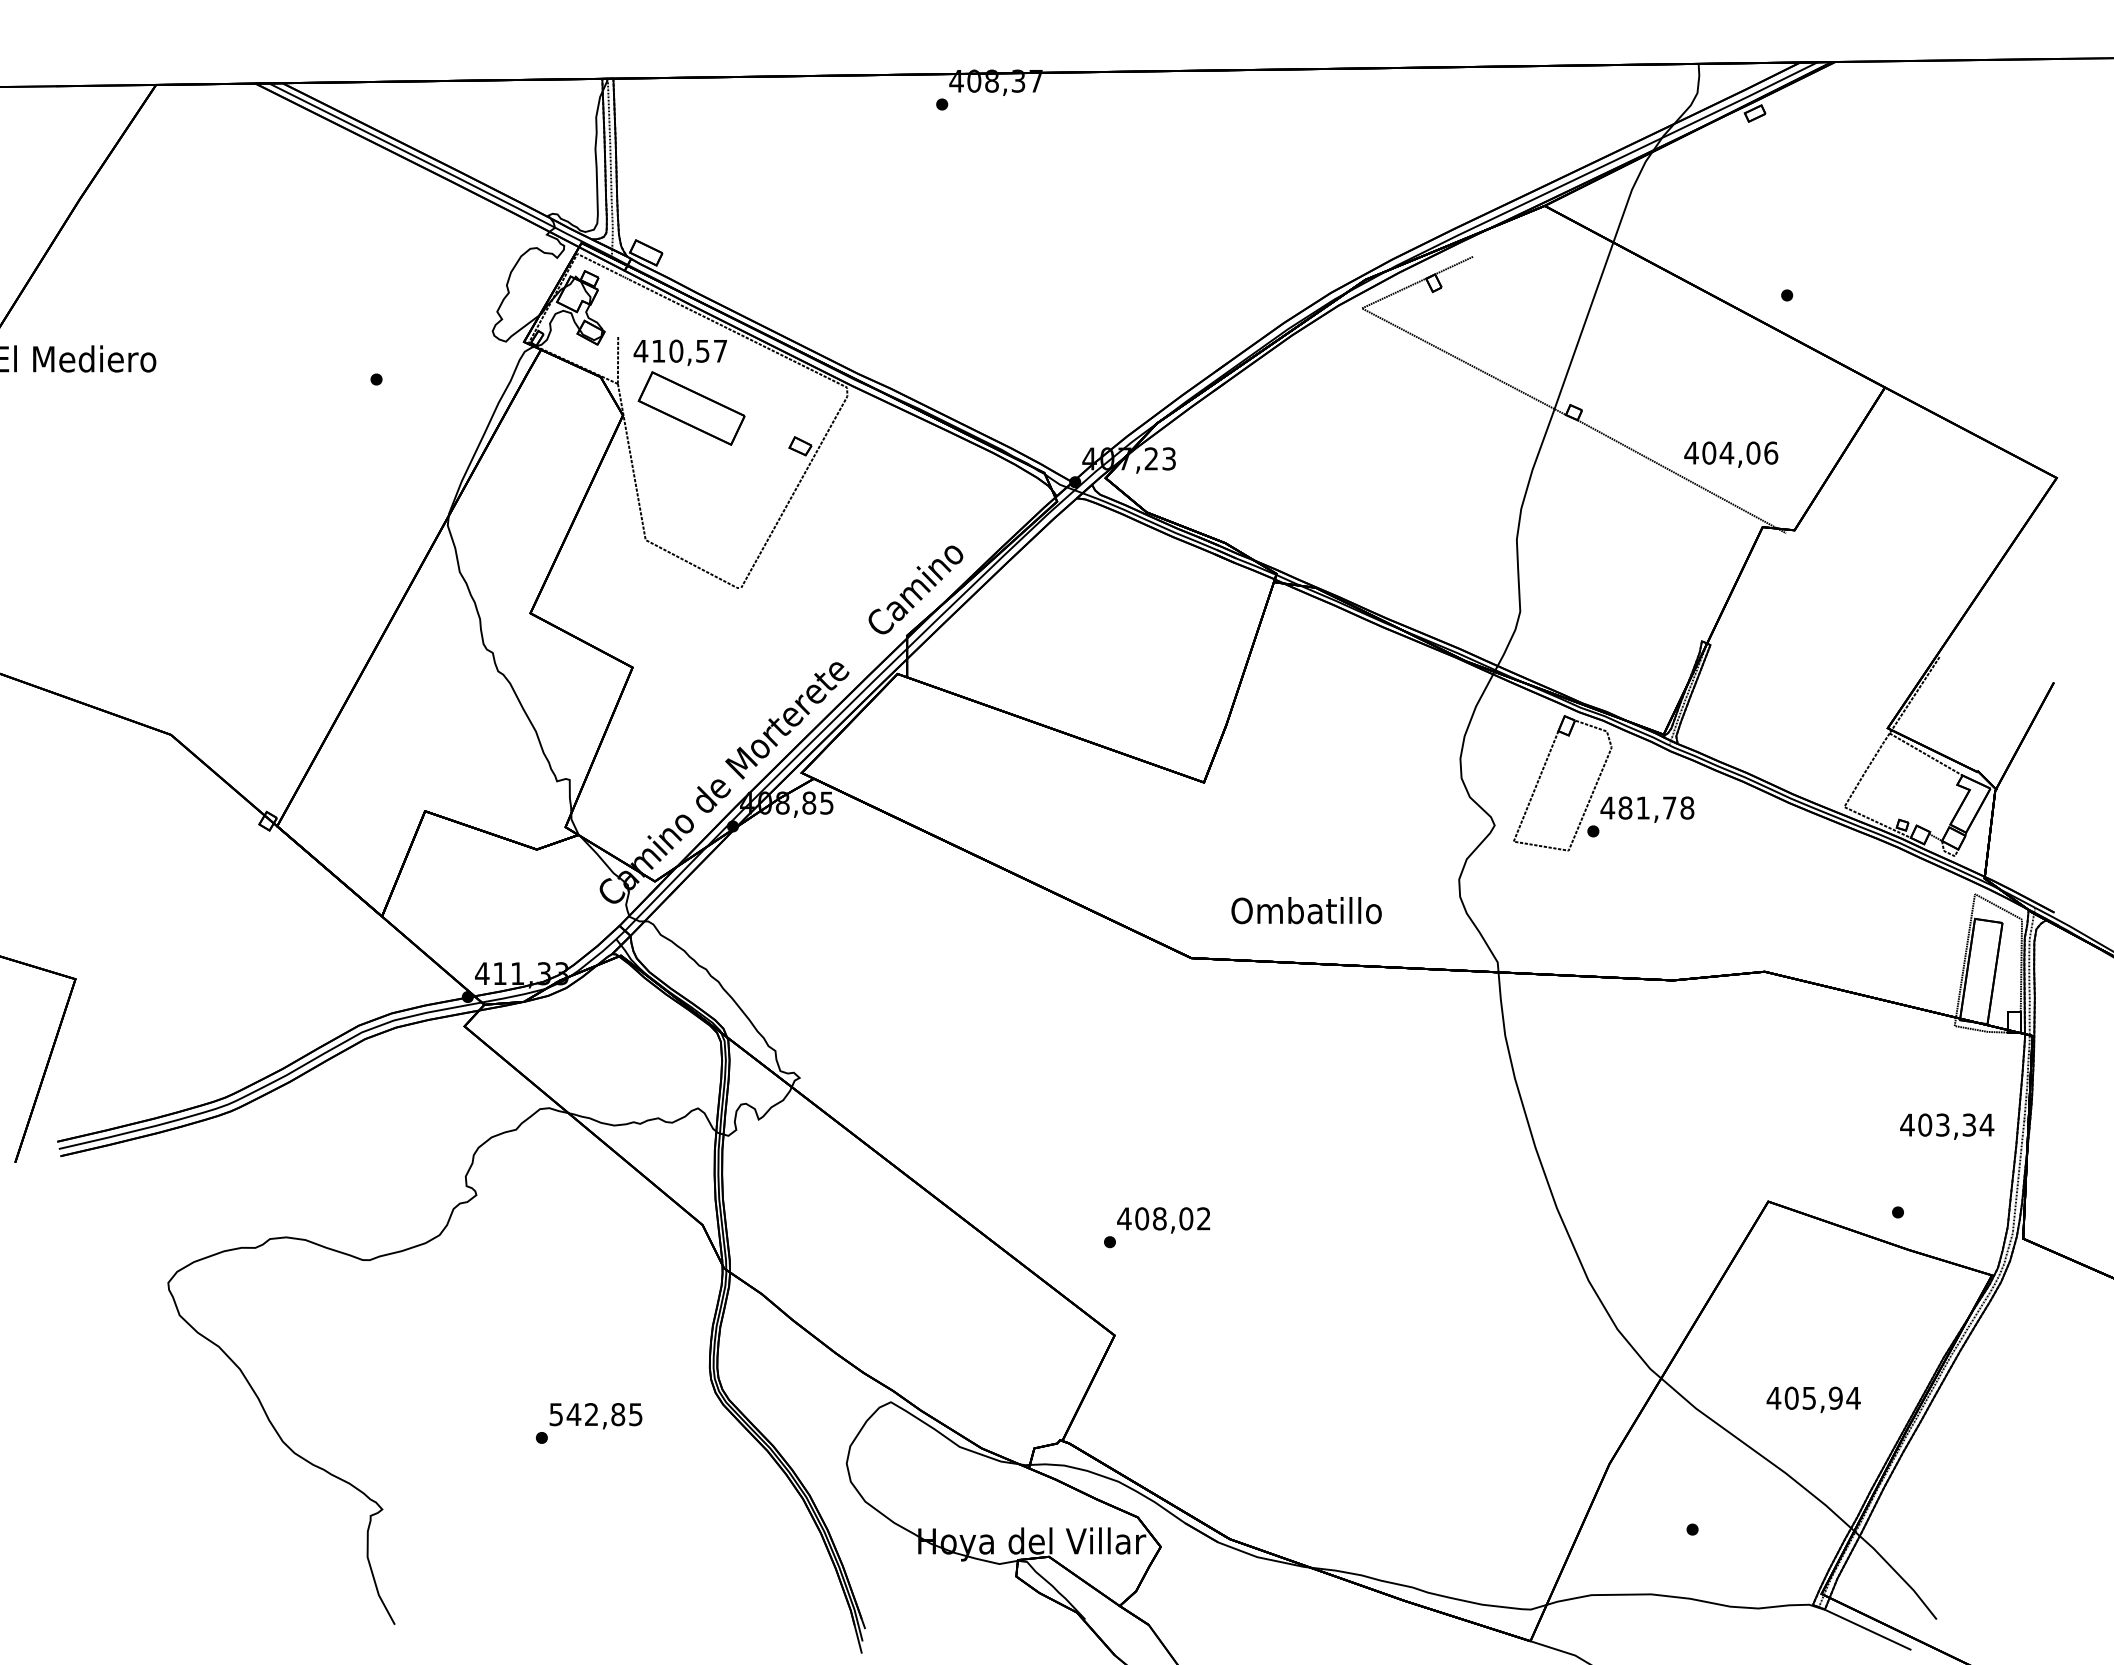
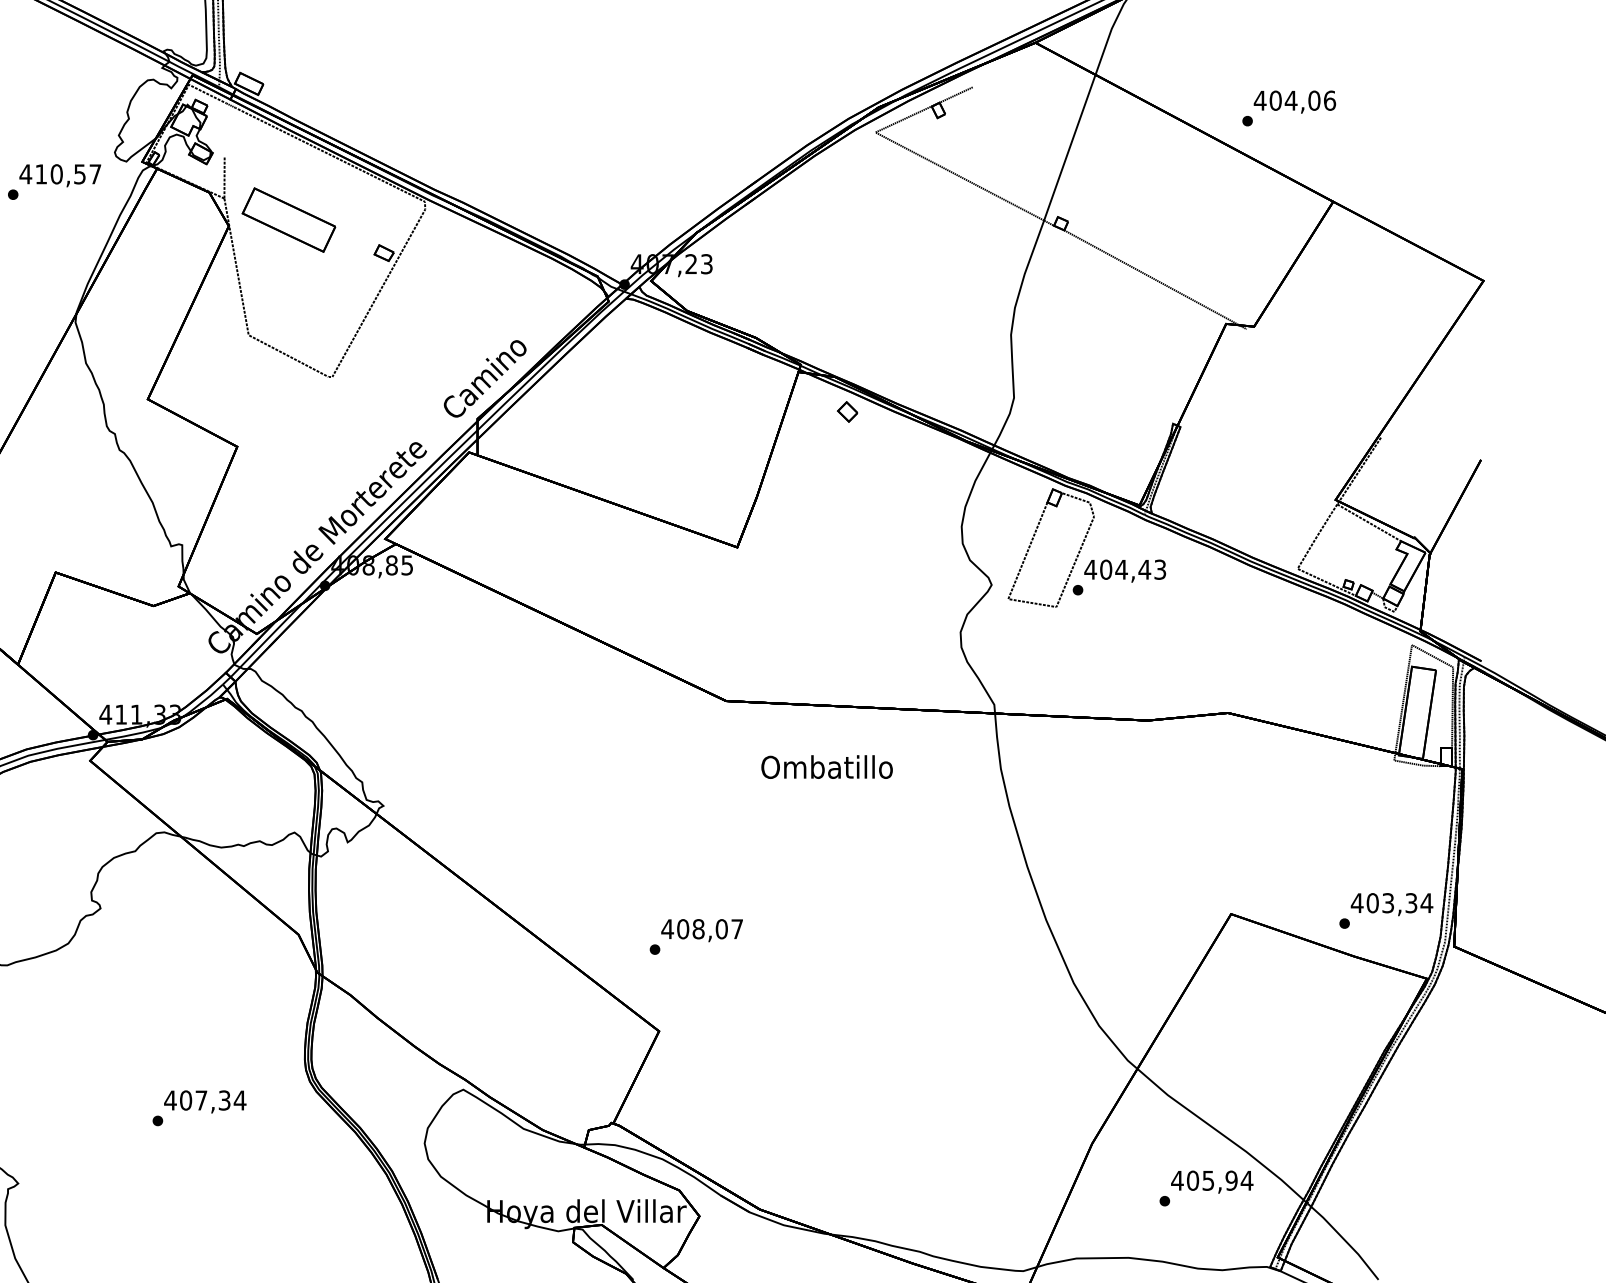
text: (679, 352) -> (59, 175), moved
text: (1731, 454) -> (1295, 101), moved
part: (1329, 627) -> (847, 411), added
text: (1656, 807) -> (1133, 569), 481,78 -> 404,43
text: (1306, 910) -> (826, 767), moved
text: (1947, 1126) -> (1392, 904), moved
text: (1203, 1218) -> (736, 928), 408,02 -> 408,07
text: (1813, 1399) -> (1212, 1181), moved
text: (596, 1414) -> (205, 1100), 542,85 -> 407,34

